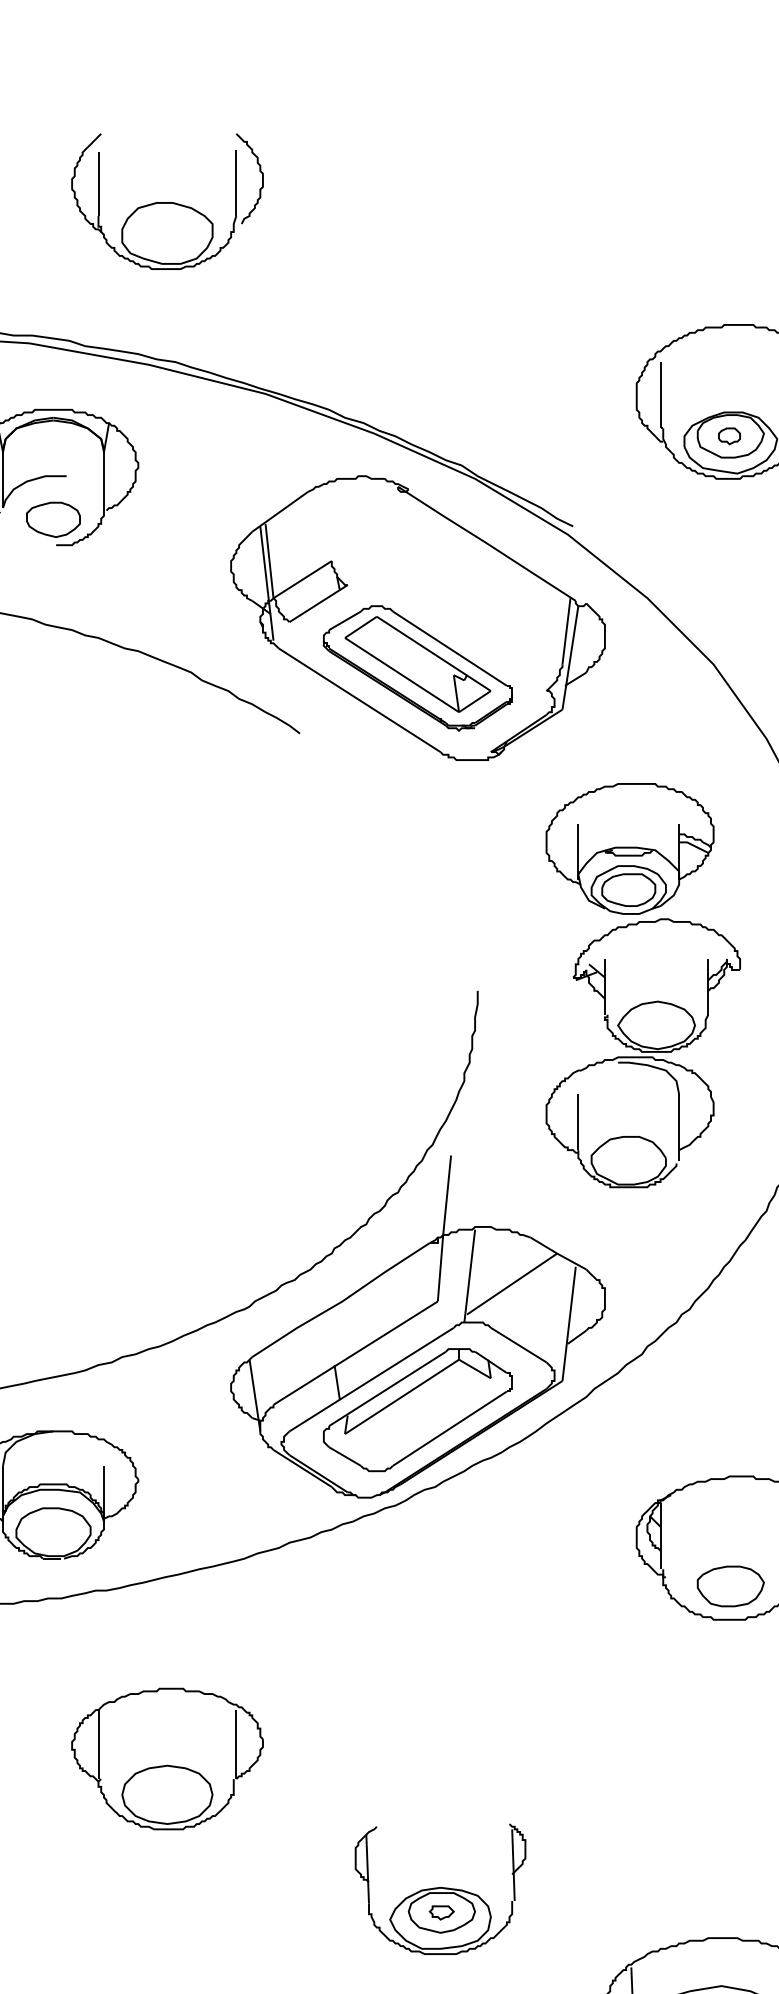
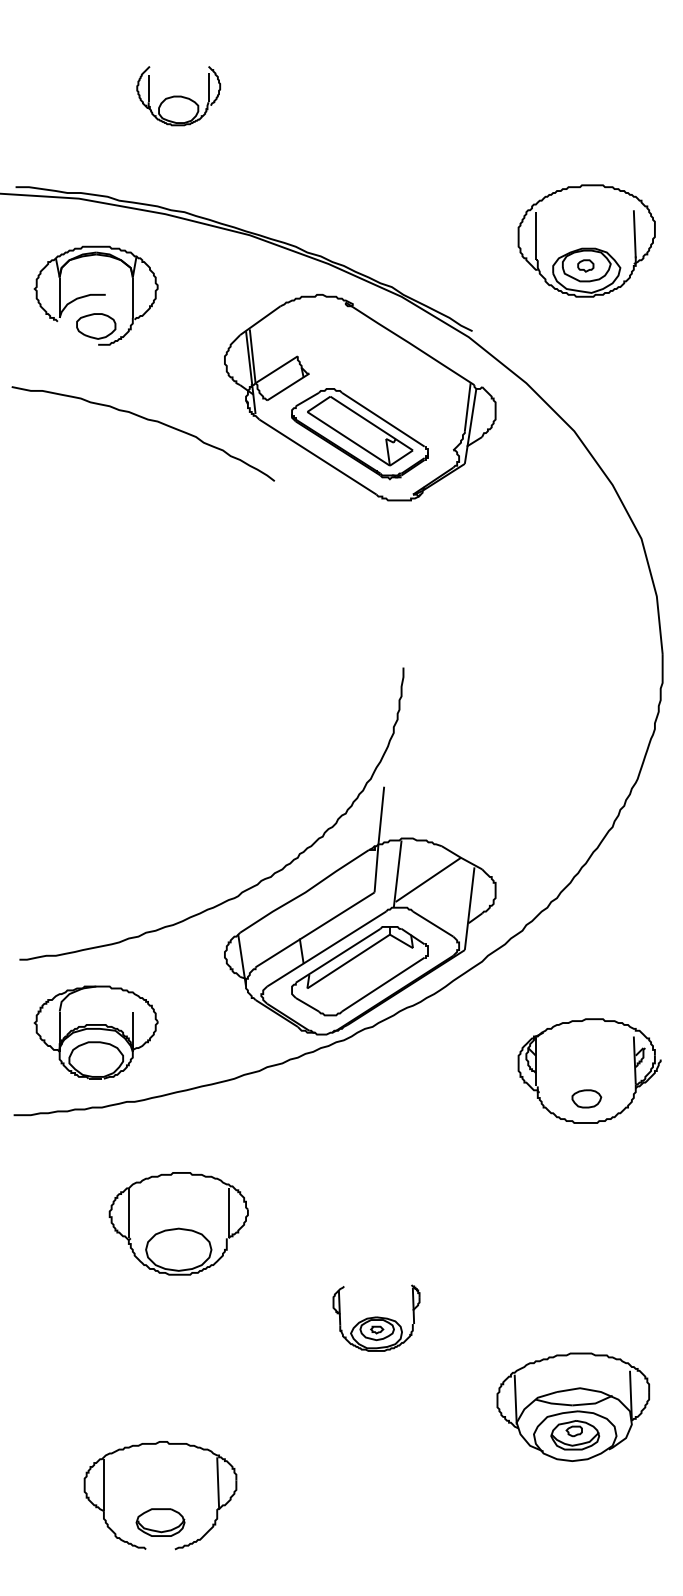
part: (167, 200) -> (178, 95), size x0.6
part: (643, 985) -> (523, 663), removed
part: (730, 1585) -> (586, 1098), size x0.6
part: (440, 1888) -> (376, 1317), size x0.7

